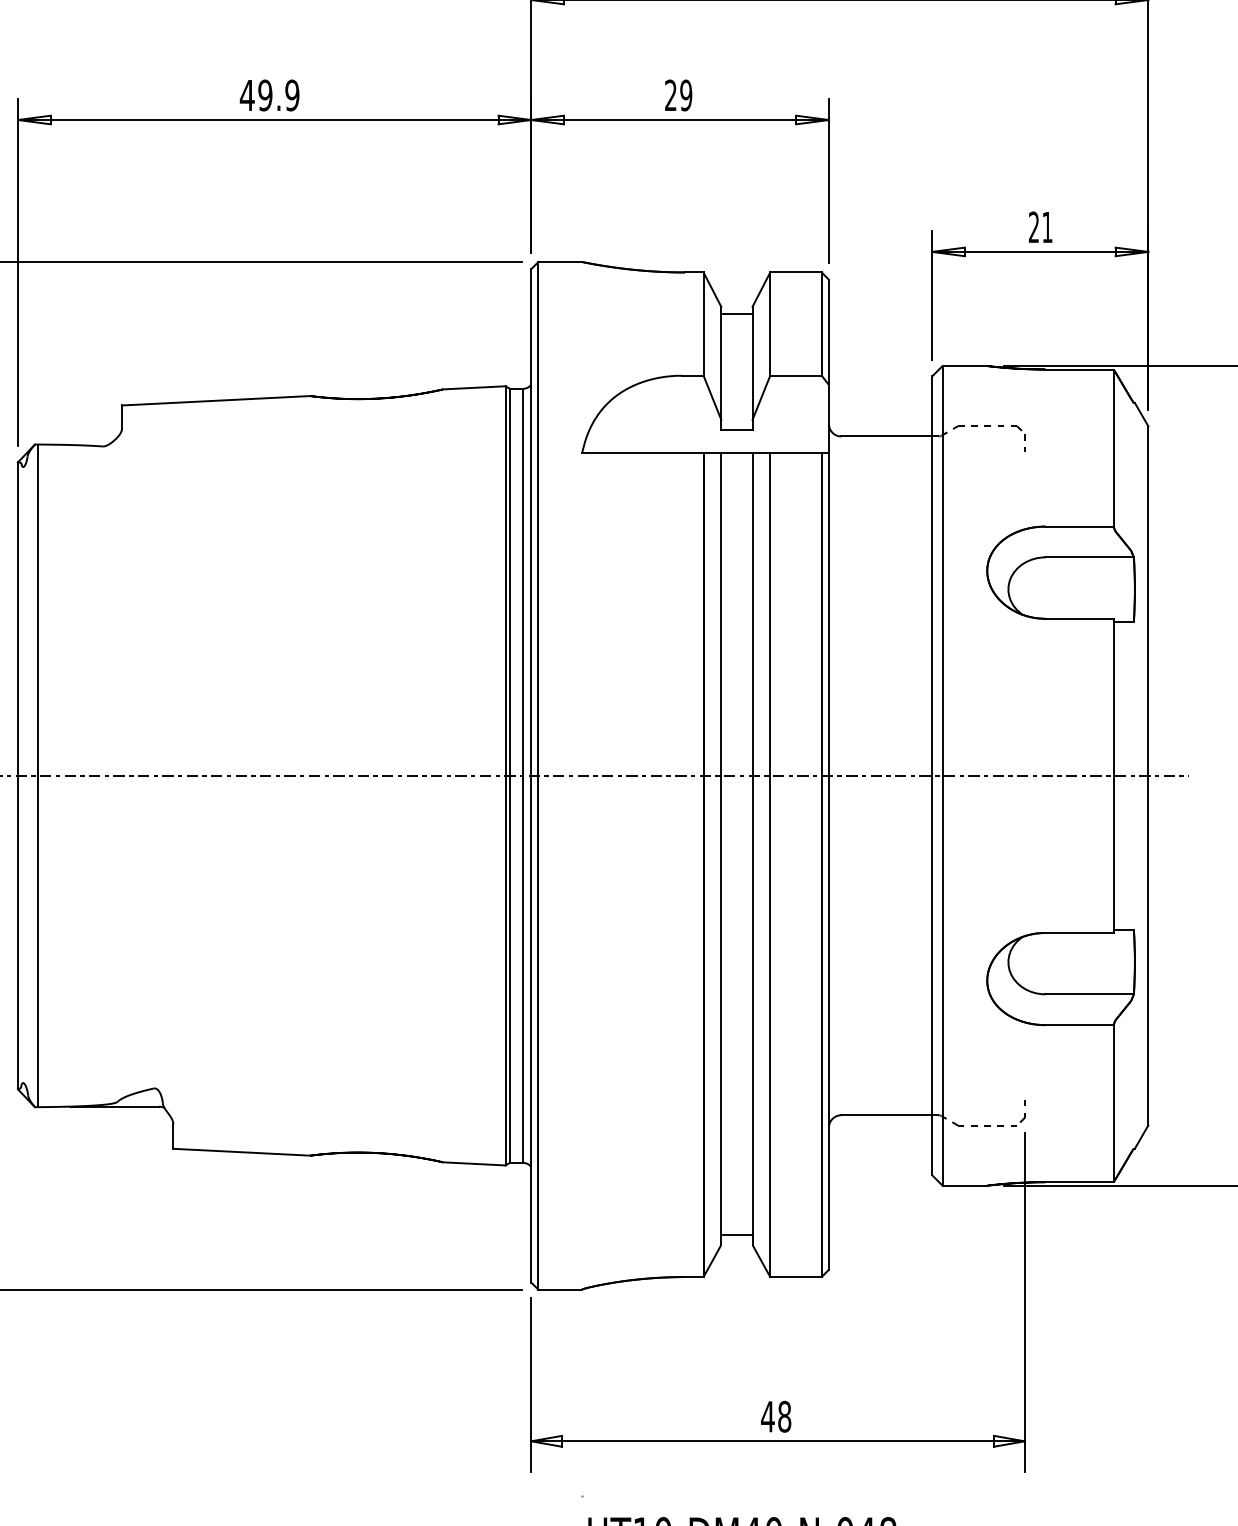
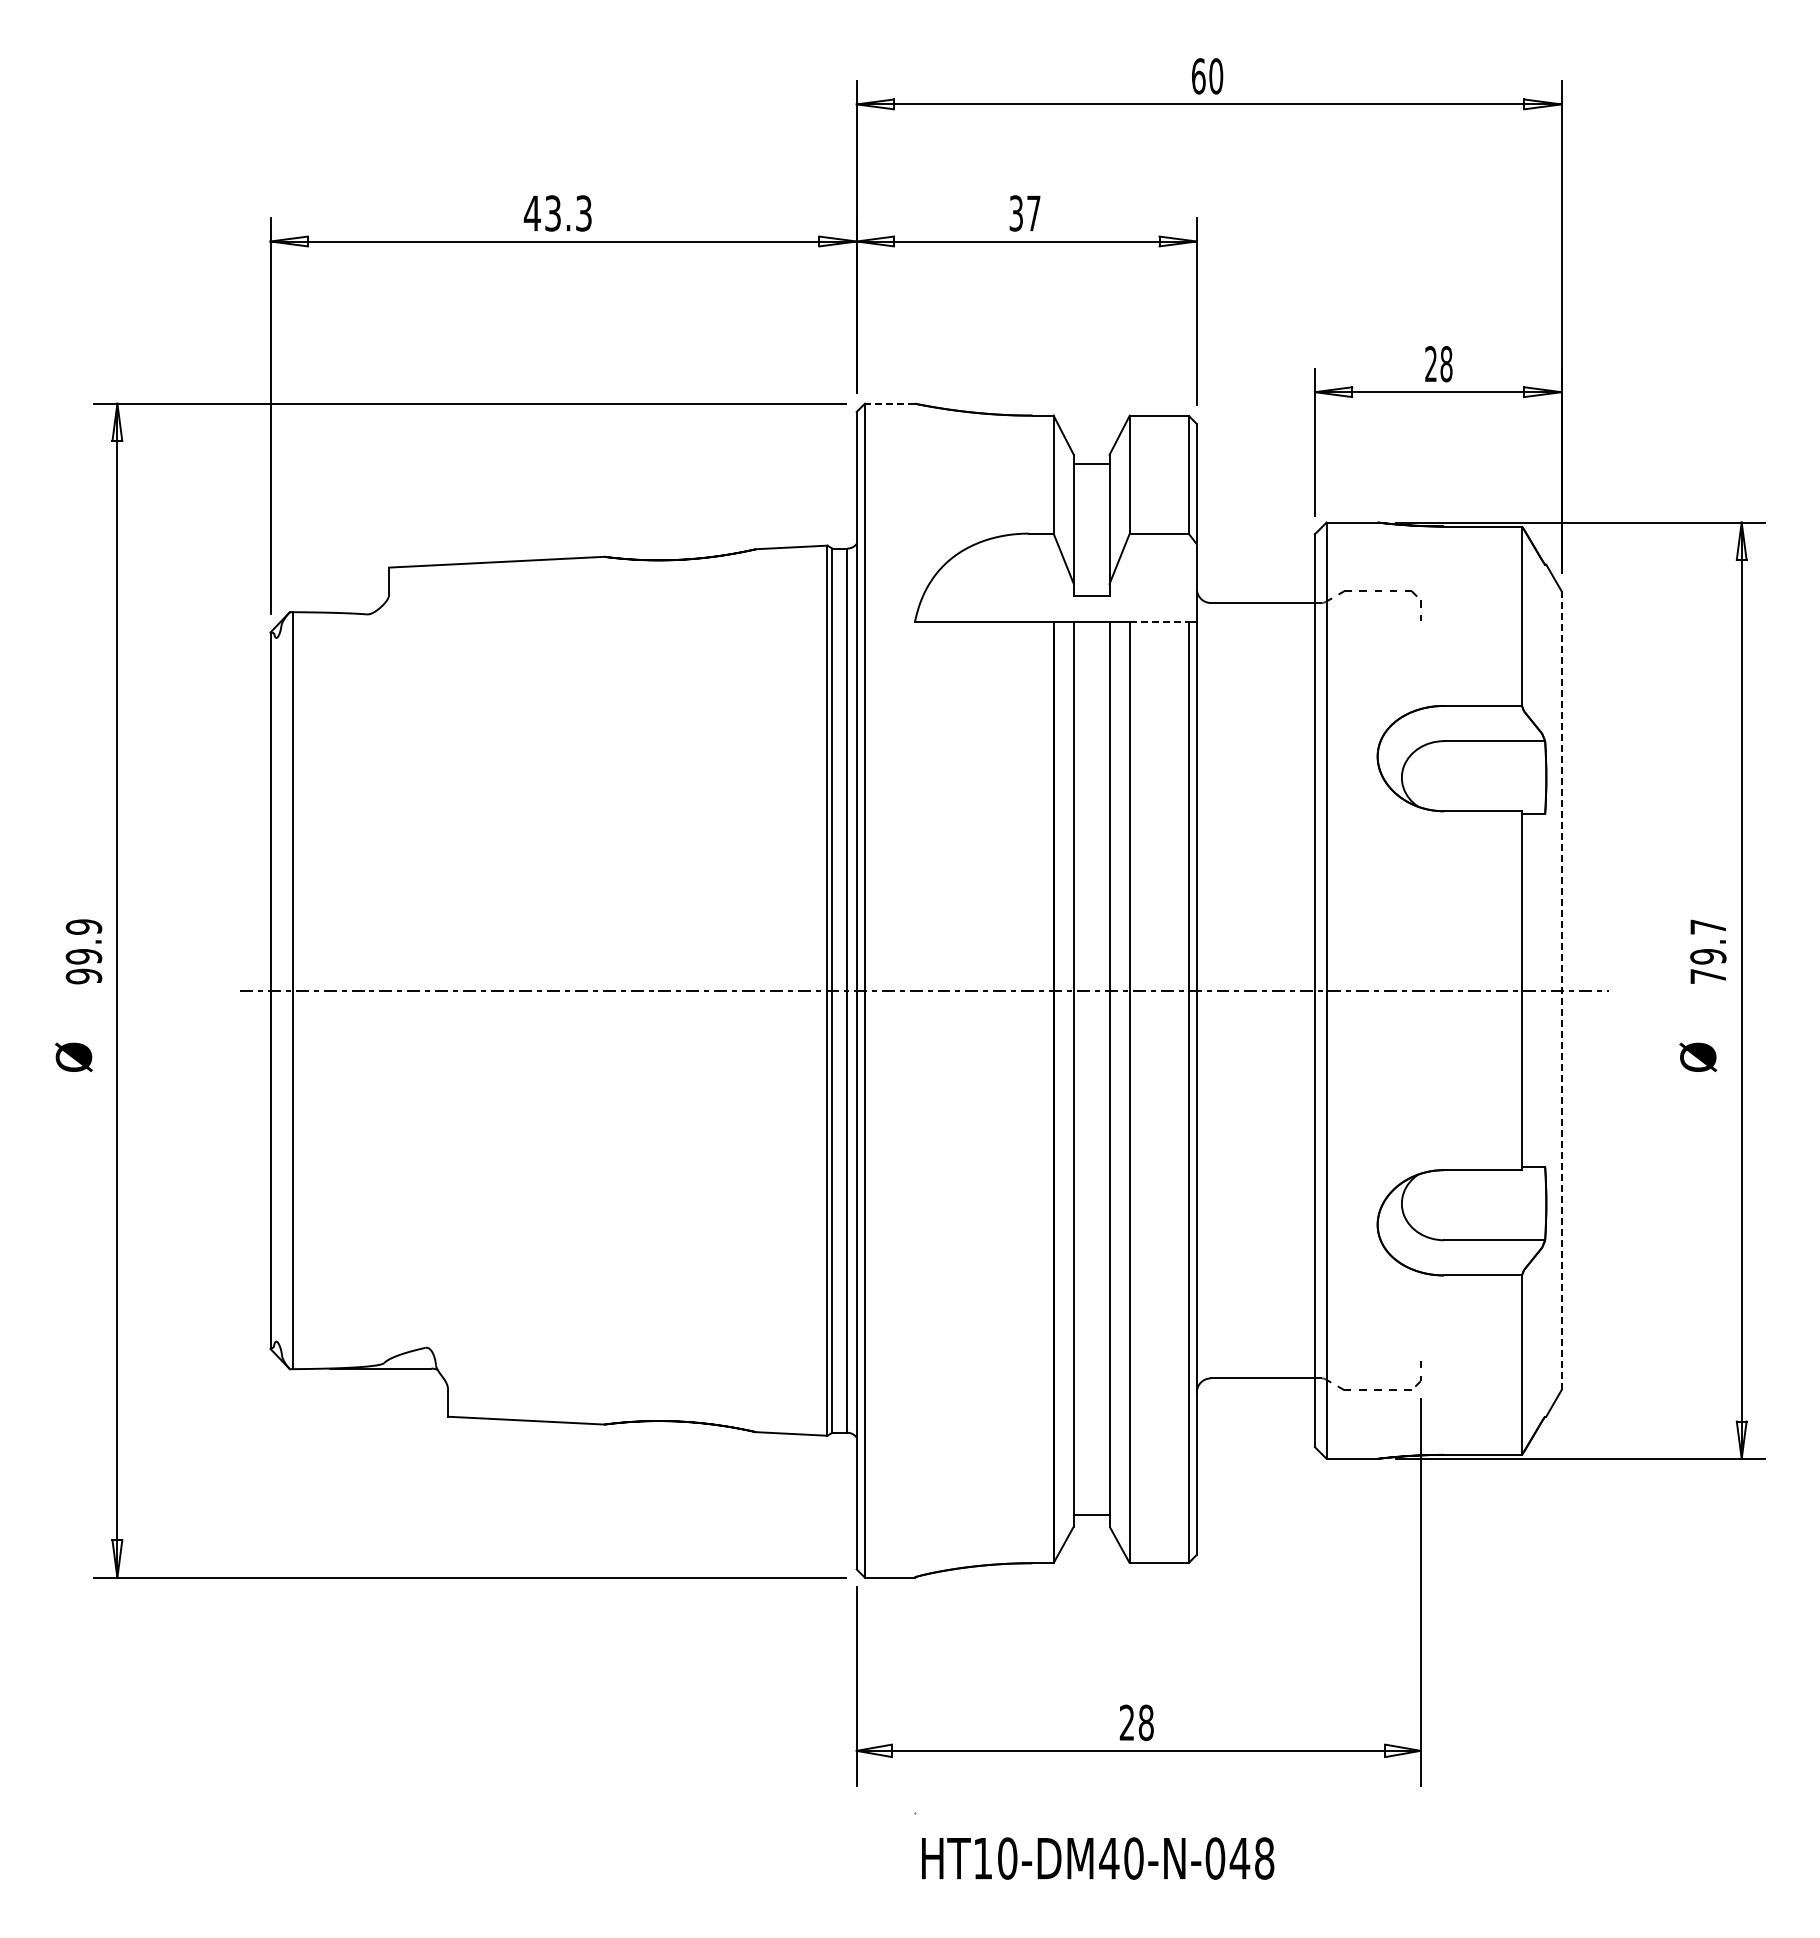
text: (278, 95) -> (568, 213), 49.9 -> 43.3
text: (678, 95) -> (1024, 213), 29 -> 37
text: (1047, 227) -> (1446, 364), 21 -> 28
line: (559, 261) -> (889, 403), solid -> dashed
line: (796, 453) -> (1159, 622), solid -> dashed
line: (1148, 776) -> (1561, 991), solid -> dashed
text: (768, 1416) -> (1127, 1722), 48 -> 28

